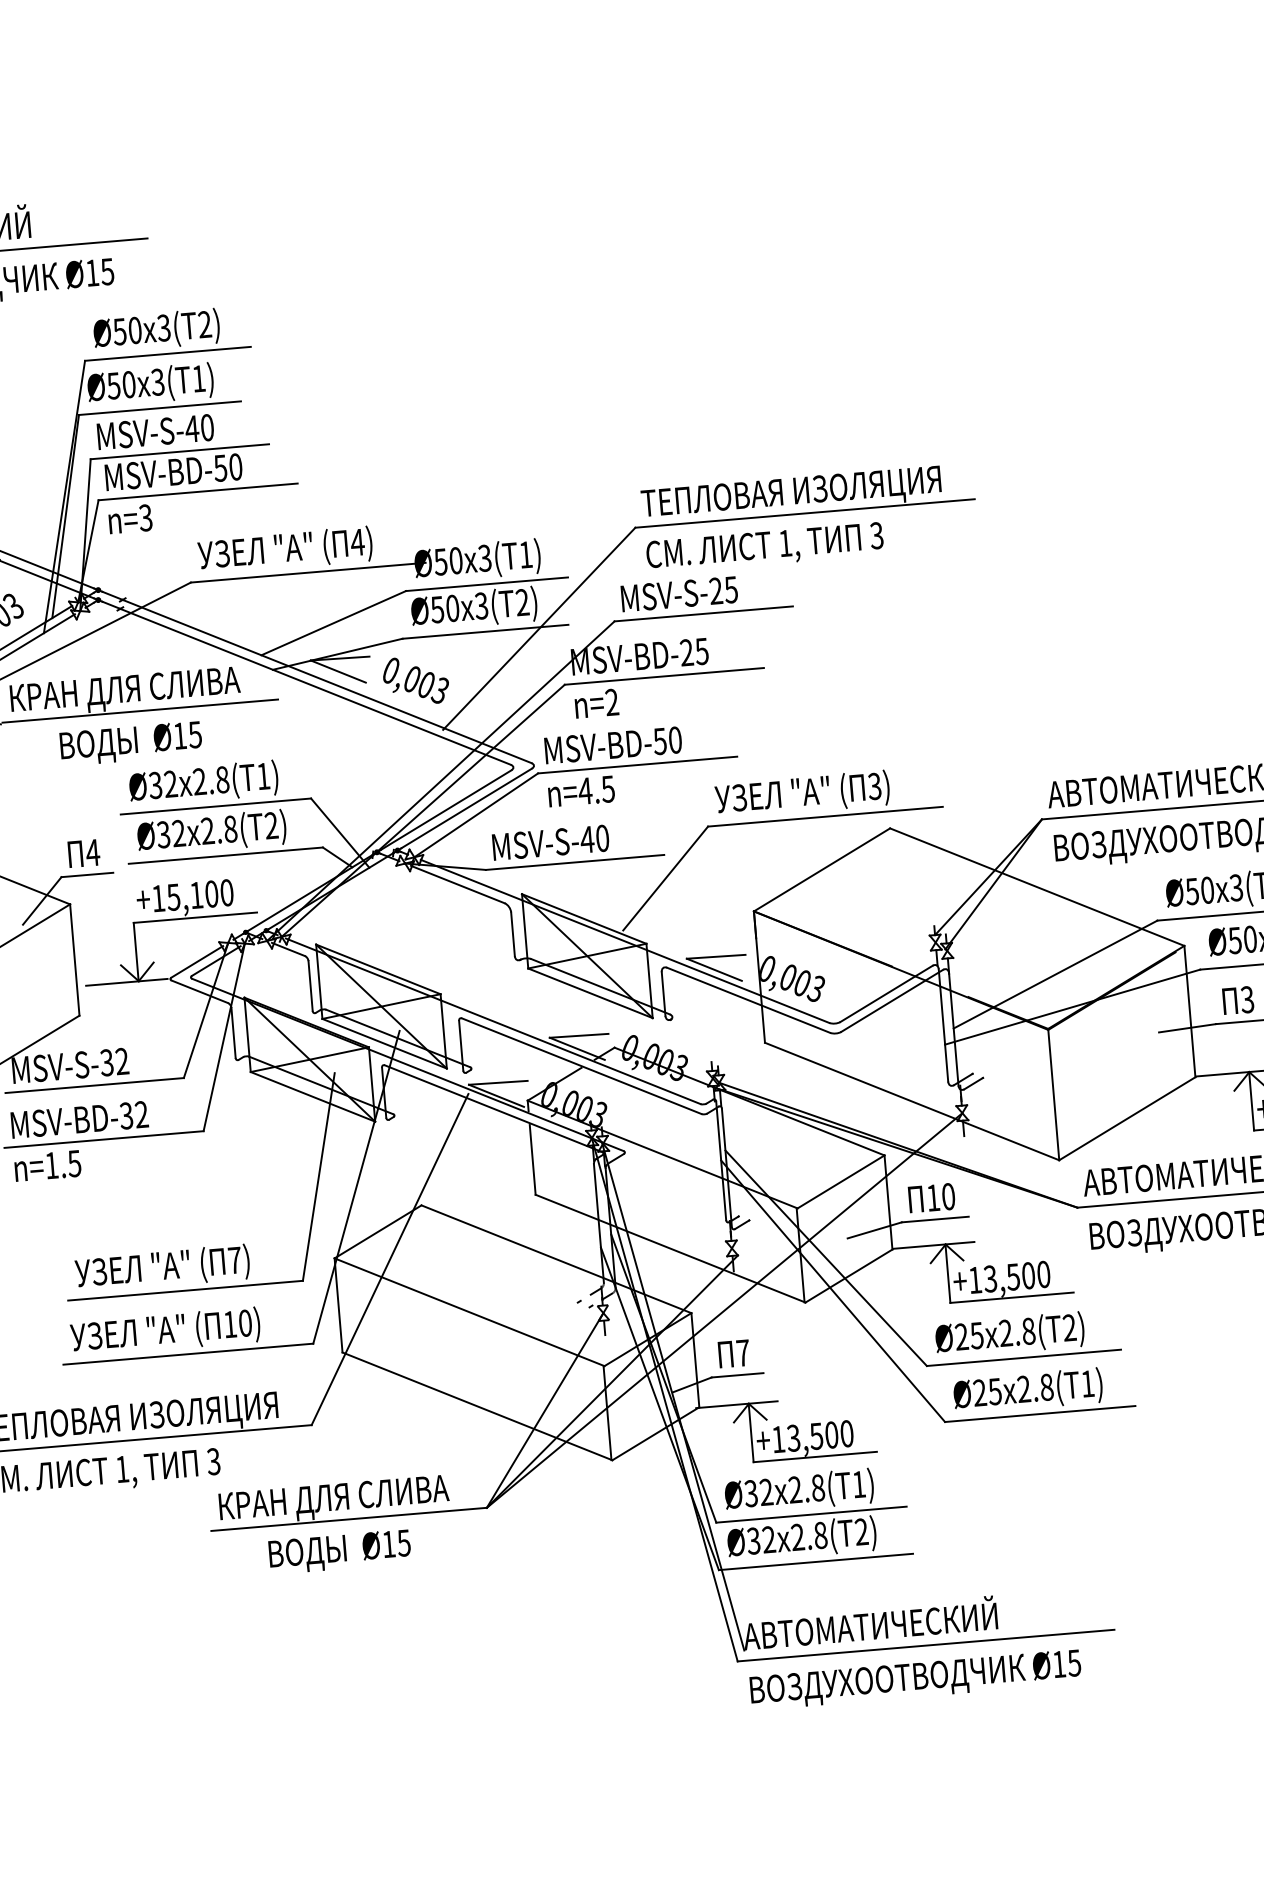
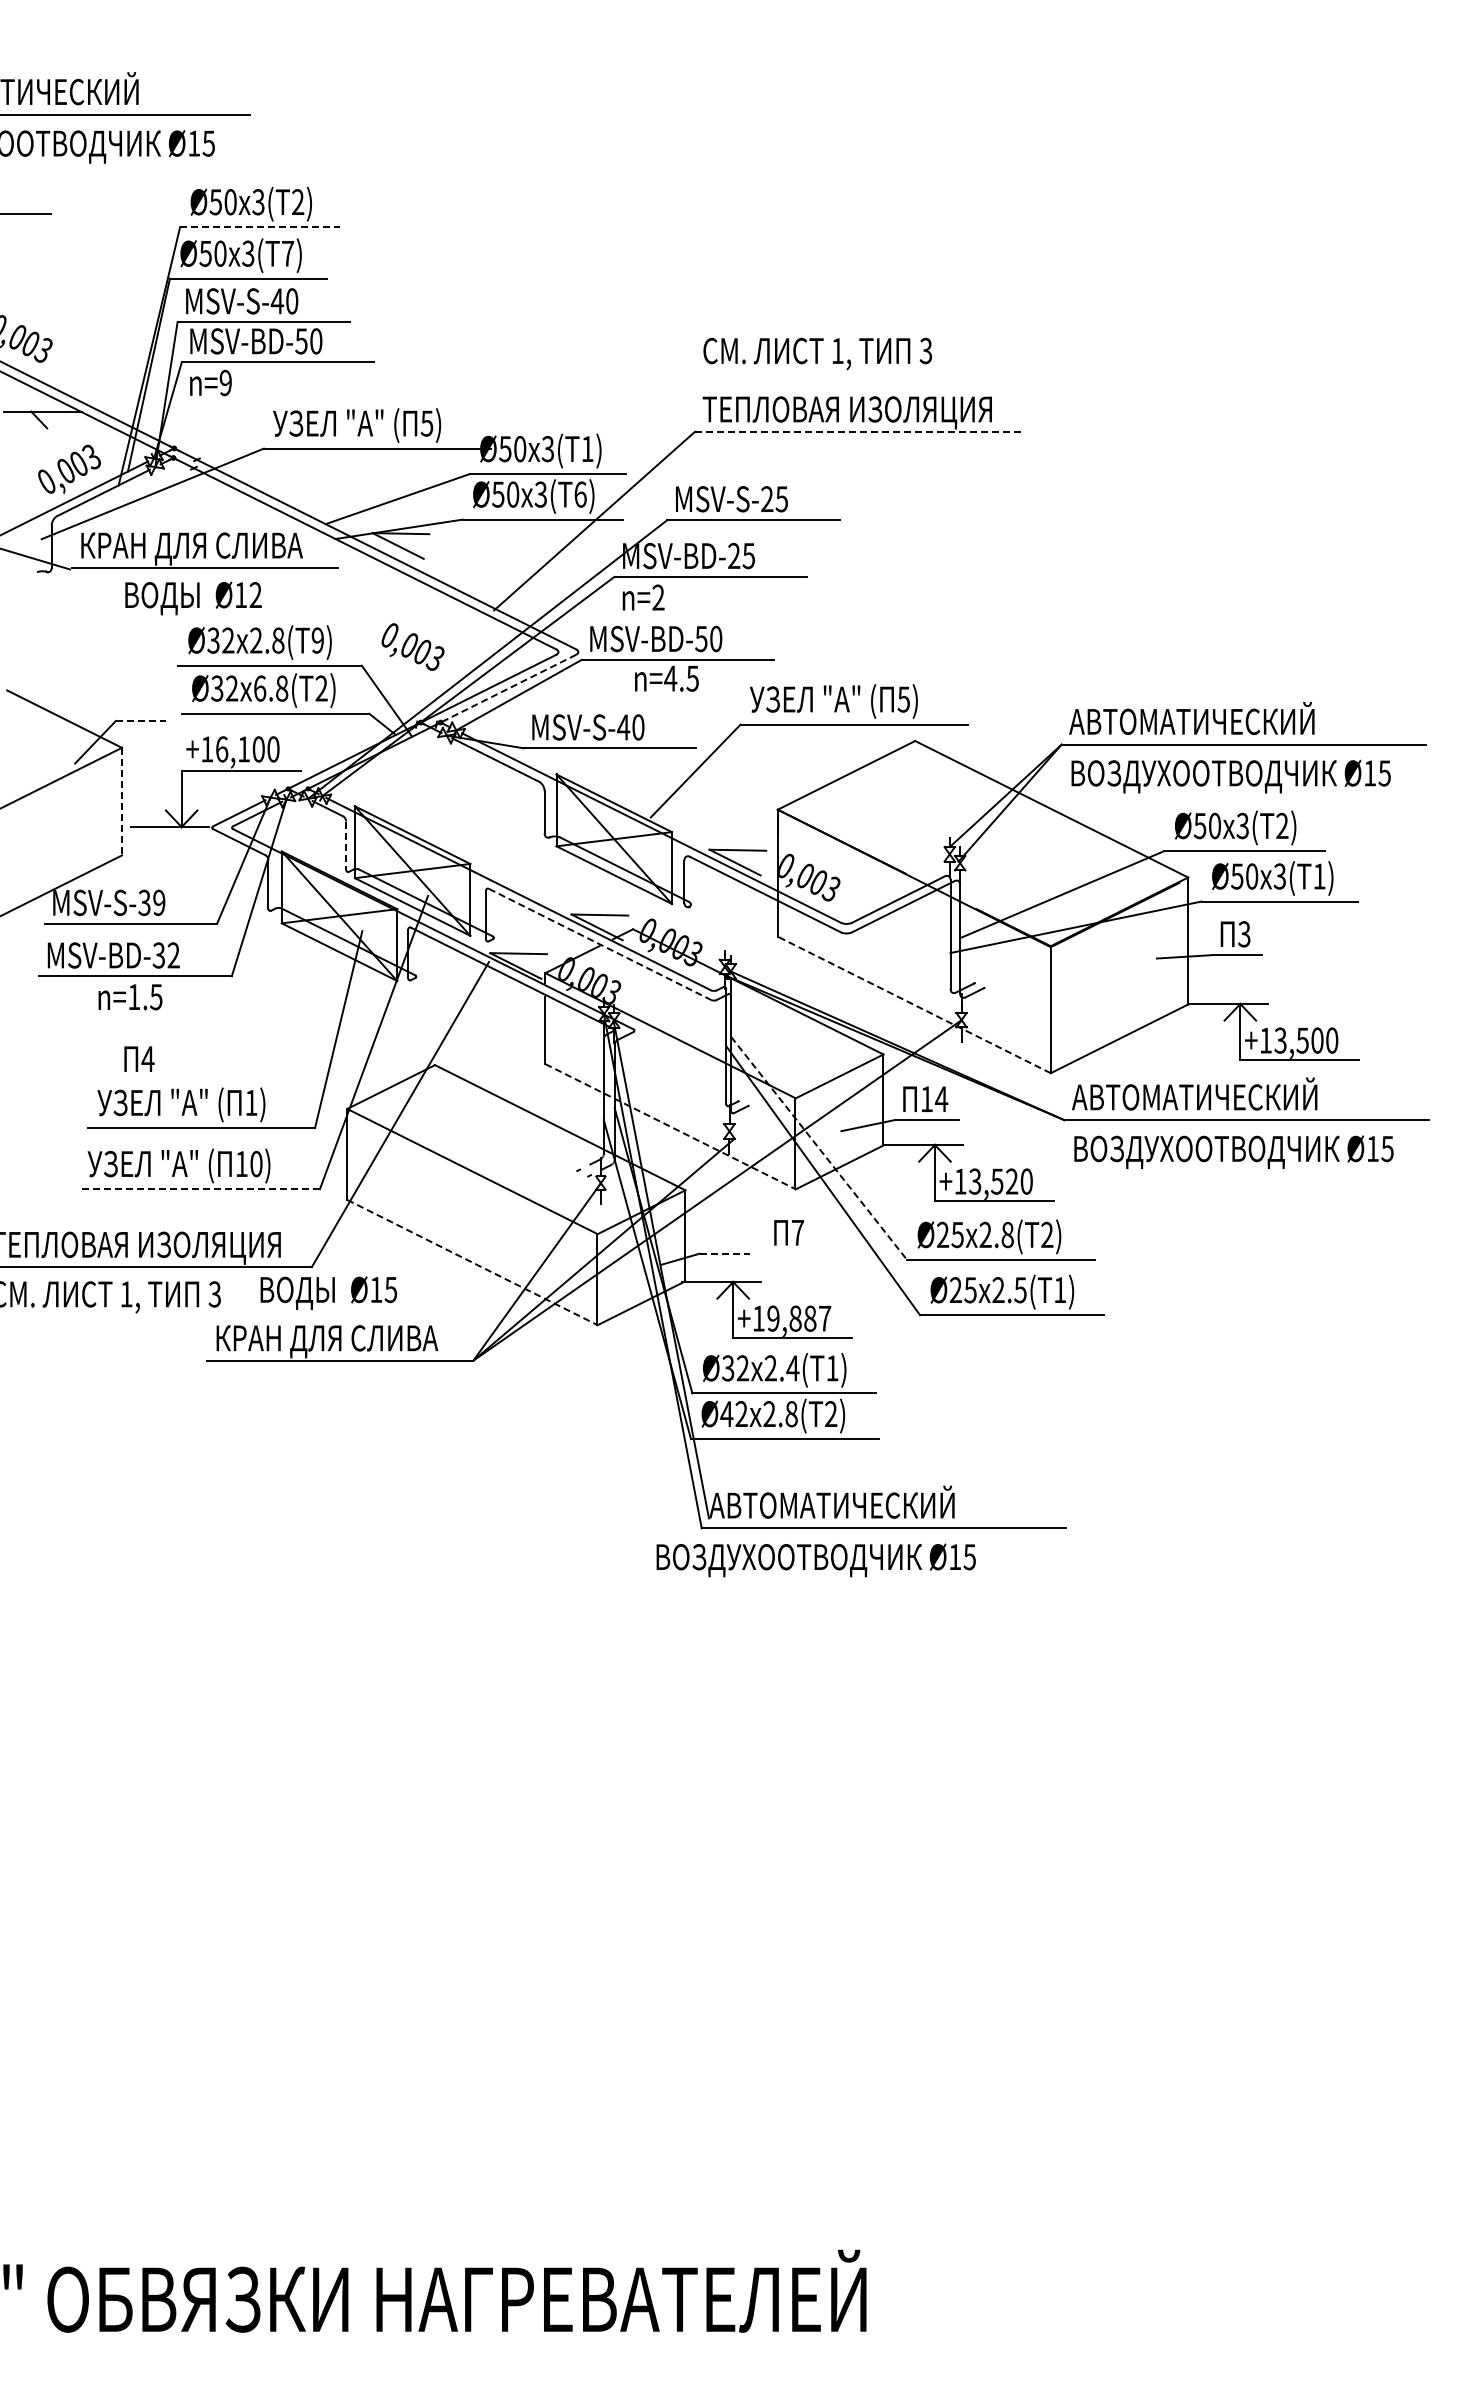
line: (168, 354) -> (260, 227), solid -> dashed
text: (199, 378) -> (288, 253), 1) -> 7)
line: (805, 513) -> (859, 431), solid -> dashed
text: (145, 518) -> (225, 383), n=3 -> n=9
text: (356, 542) -> (426, 423), 4) -> 5)
text: (764, 547) -> (817, 353), moved
text: (522, 602) -> (580, 494), 2) -> 6)
text: (415, 680) -> (412, 646), moved
text: (195, 735) -> (255, 595), Ø15 -> Ø12
text: (263, 776) -> (317, 640), 1) -> 9)
text: (874, 786) -> (903, 699), 3) -> 5)
text: (581, 791) -> (666, 678), moved
line: (466, 808) -> (510, 687), solid -> dashed
text: (208, 830) -> (260, 688), 2.8( -> 6.8(
text: (84, 852) -> (139, 1058), moved
line: (88, 875) -> (141, 721), solid -> dashed
text: (173, 897) -> (221, 749), +15,100 -> +16,100
line: (74, 959) -> (121, 801), solid -> dashed
line: (310, 986) -> (346, 846), solid -> dashed
text: (122, 1062) -> (159, 903), MSV-S-32 -> MSV-S-39
line: (582, 1066) -> (600, 944), solid -> dashed
line: (912, 1101) -> (914, 1004), solid -> dashed
text: (47, 1166) -> (130, 997), moved
text: (948, 1196) -> (941, 1099), 10 -> 14
line: (670, 1248) -> (670, 1126), solid -> dashed
line: (826, 1258) -> (819, 1148), solid -> dashed
text: (234, 1260) -> (251, 1102), 7) -> 1)
text: (1029, 1275) -> (1012, 1181), +13,500 -> +13,520
text: (734, 1353) -> (789, 1232), moved
line: (188, 1354) -> (199, 1189), solid -> dashed
line: (738, 1375) -> (725, 1253), solid -> dashed
text: (1046, 1387) -> (1020, 1290), 2.8( -> 2.5(
line: (477, 1406) -> (472, 1262), solid -> dashed
text: (820, 1435) -> (799, 1318), +13,500 -> +19,887
text: (817, 1488) -> (792, 1368), 2.8( -> 2.4(
text: (753, 1541) -> (726, 1414), Ø32 -> Ø42
text: (339, 1551) -> (328, 1292), moved
text: (915, 1680) -> (815, 1560), moved

